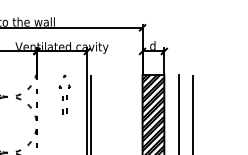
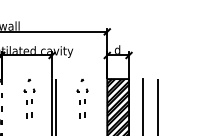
part: (117, 94) -> (82, 98), added

